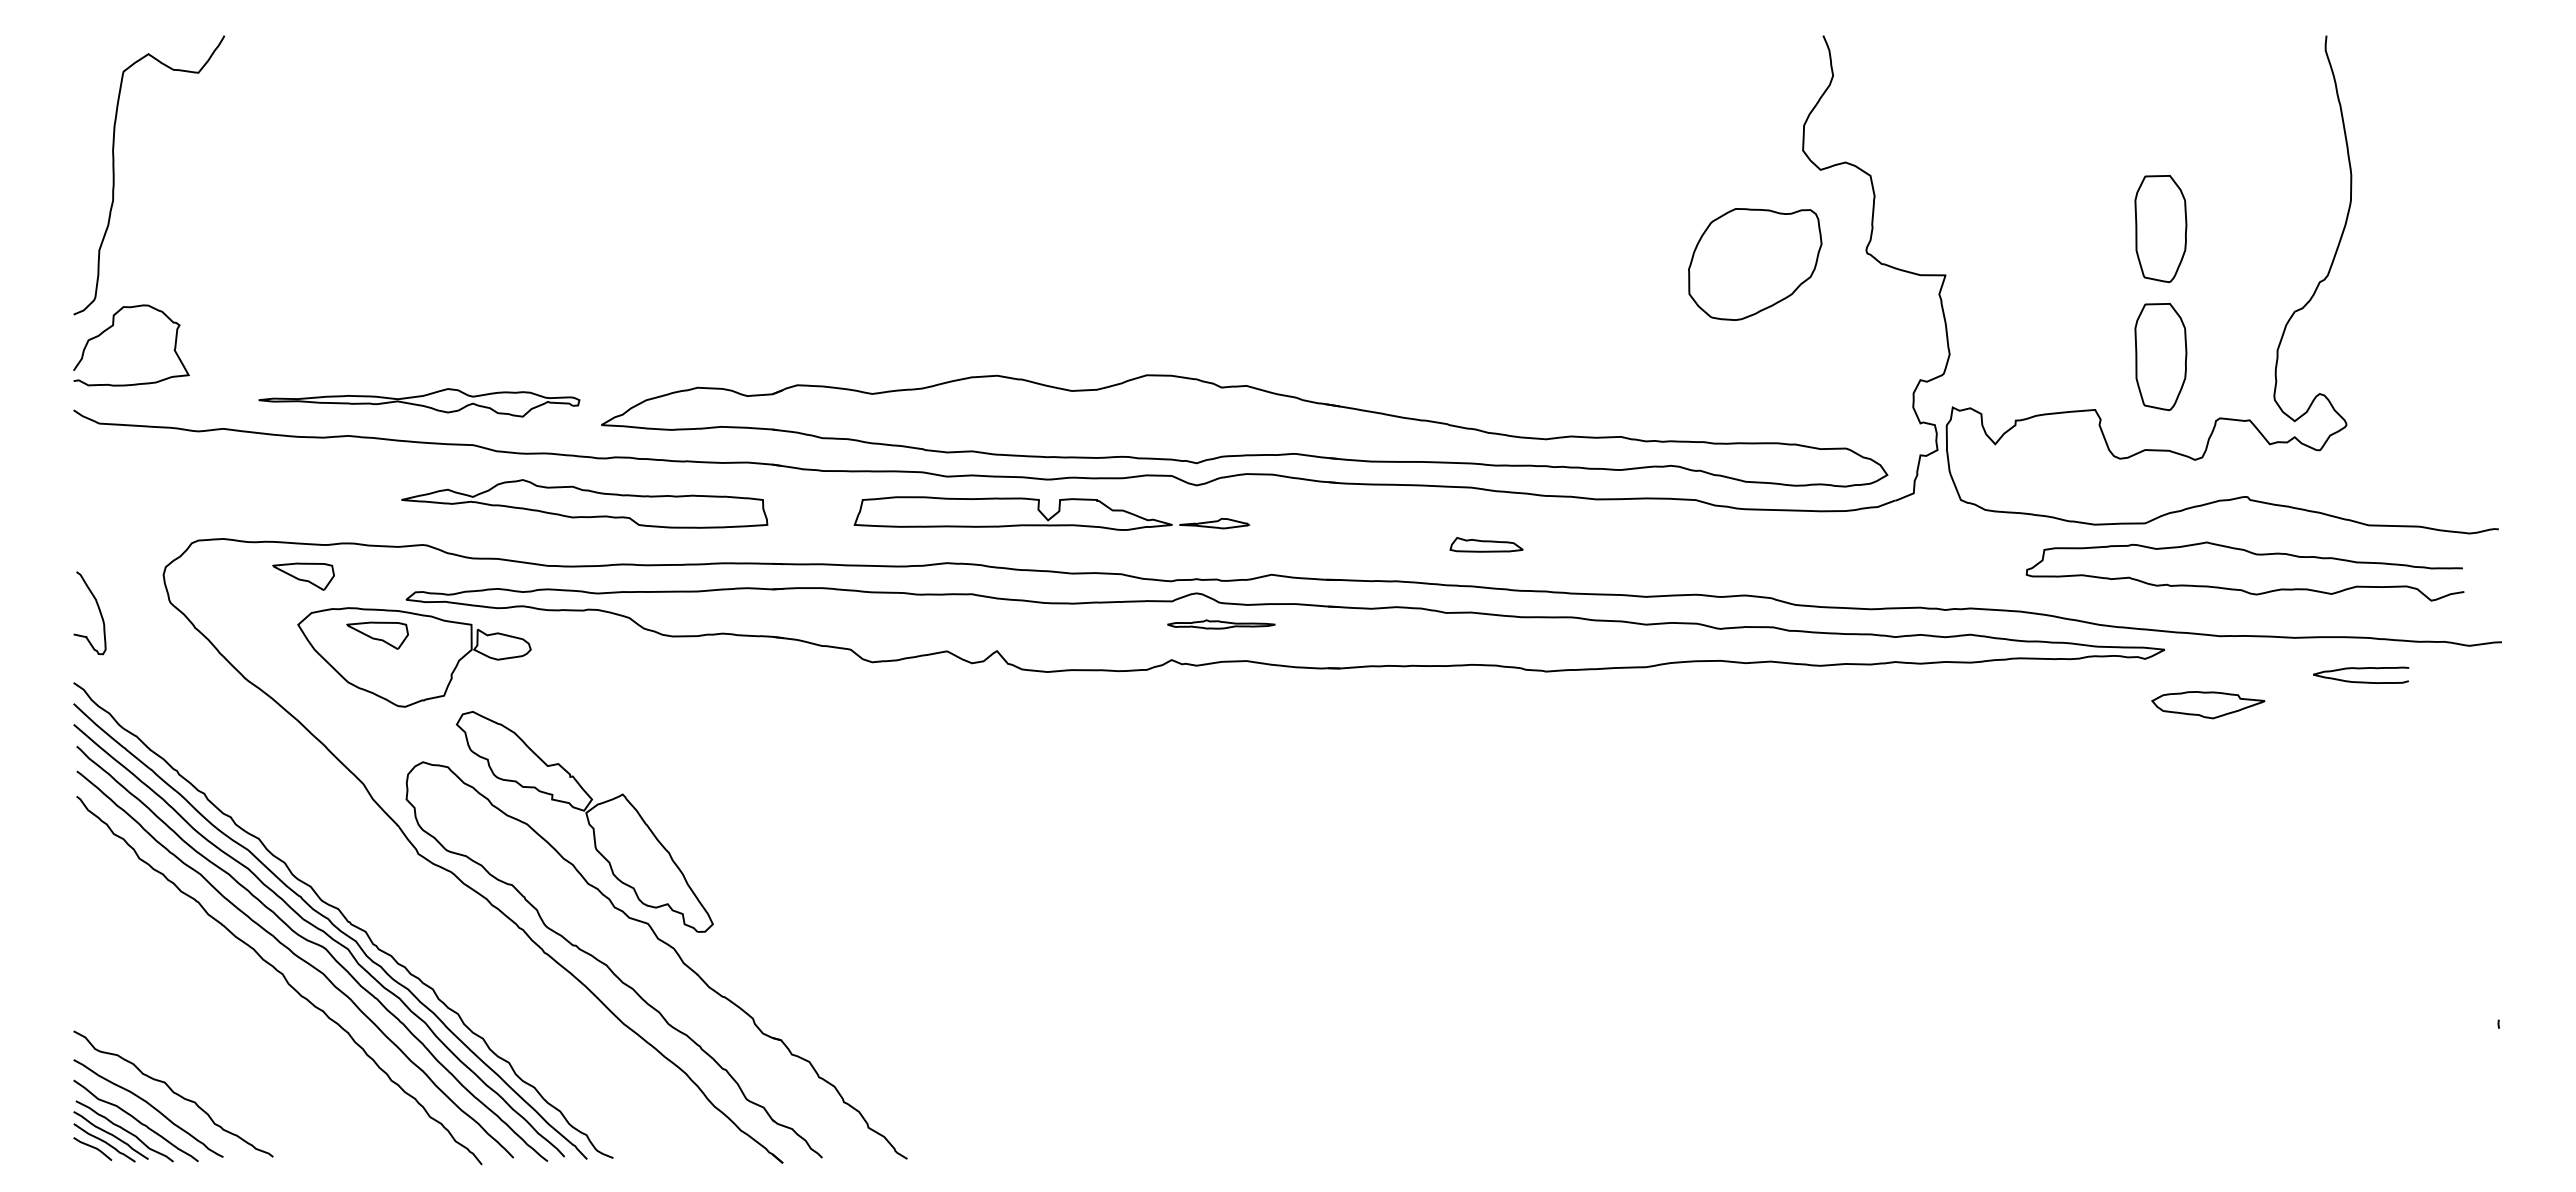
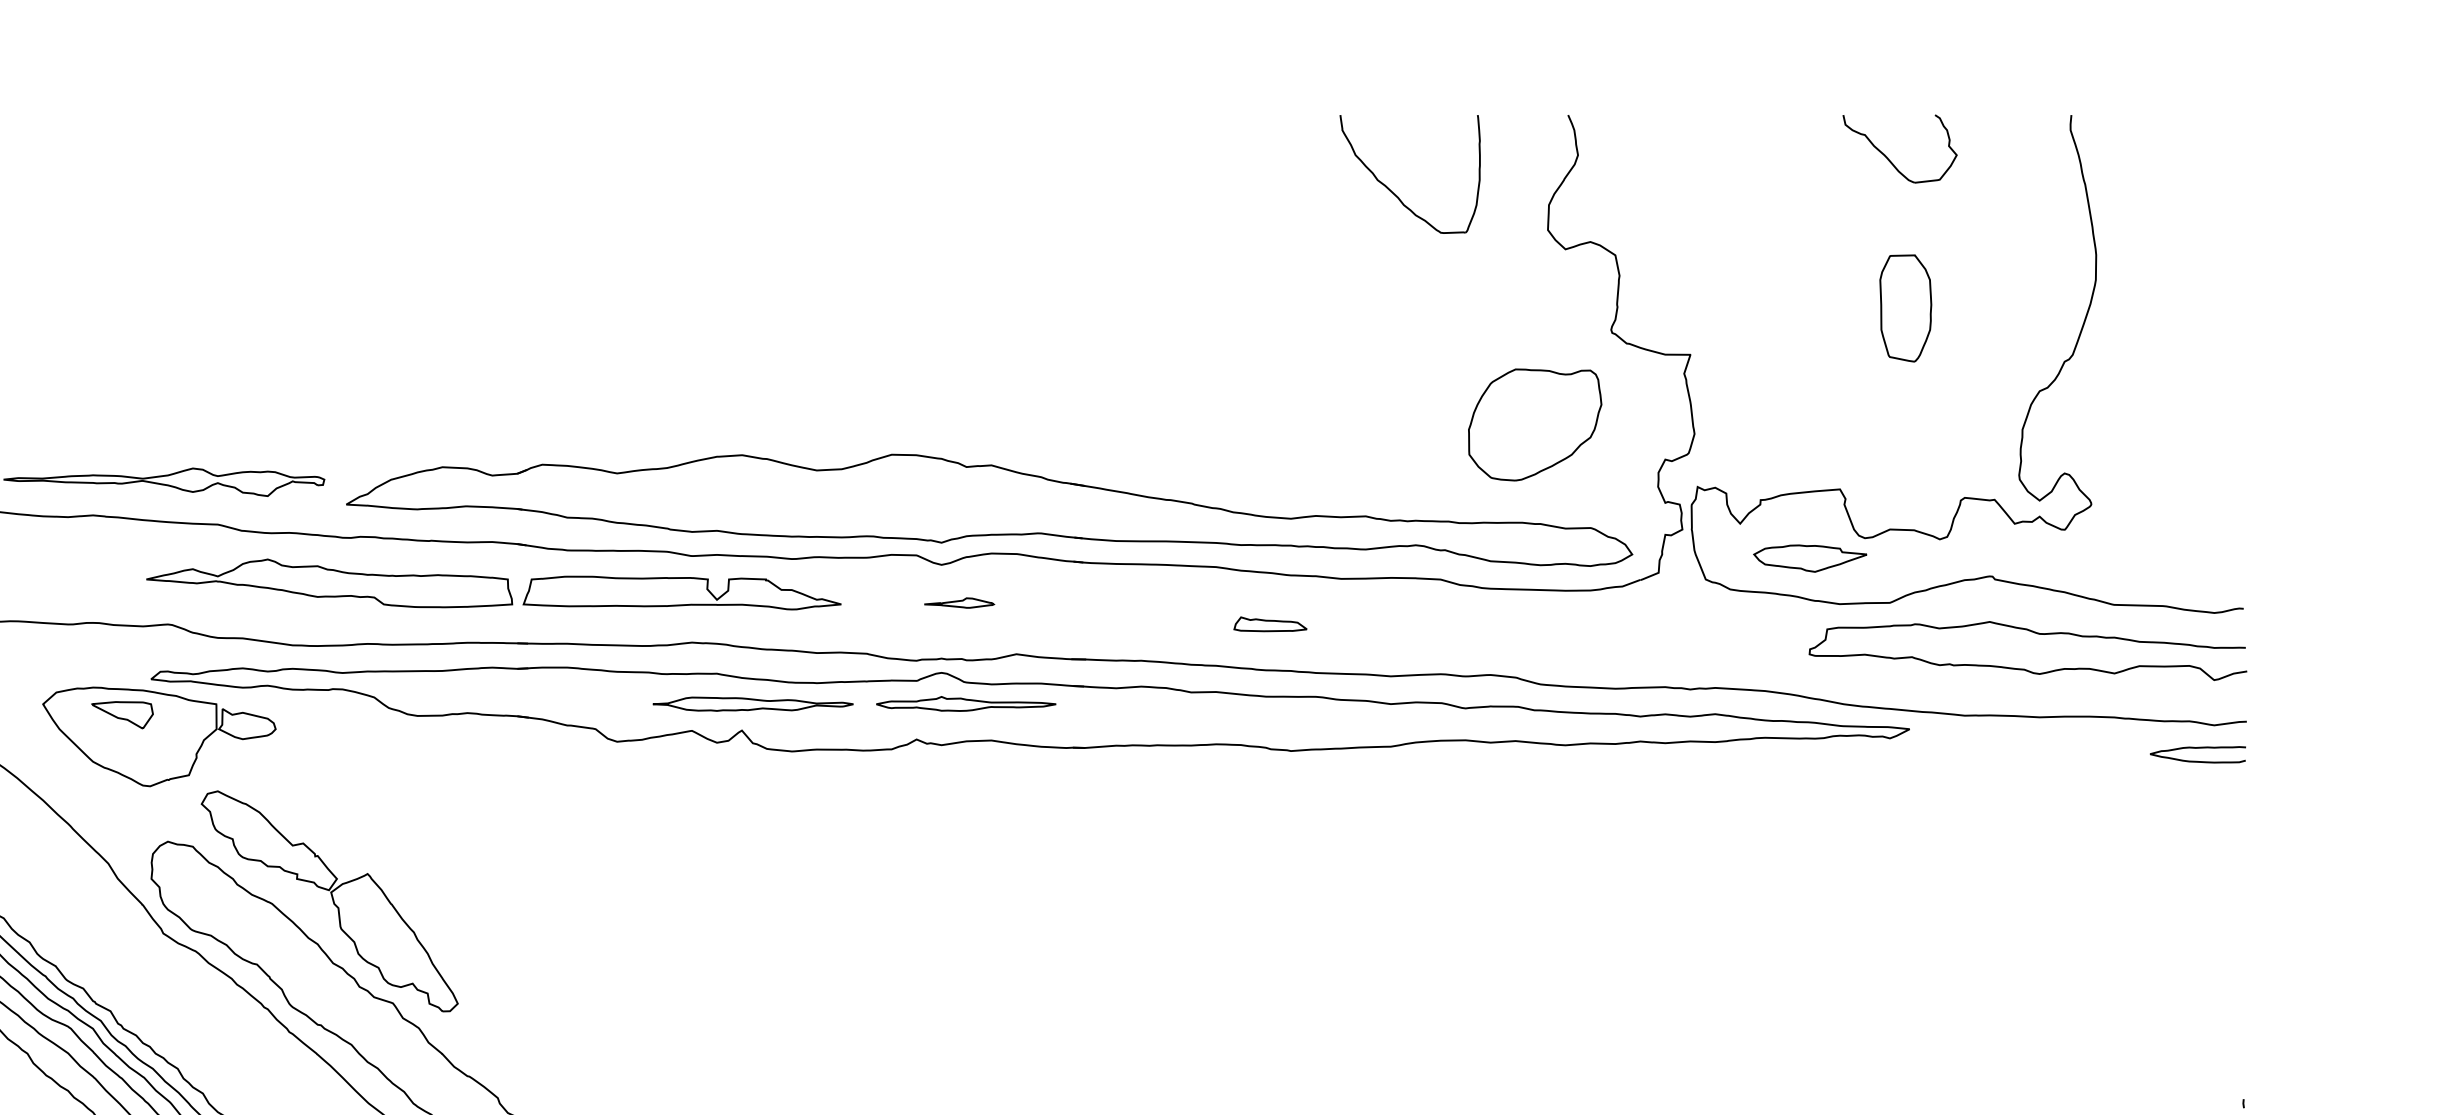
part: (2144, 79) -> (1889, 158), added
part: (1647, 111) -> (1392, 190), added
part: (1755, 264) -> (1535, 424), moved
part: (2160, 357) -> (1905, 436), removed
part: (1012, 513) -> (681, 592), moved
part: (1486, 544) -> (1270, 623), moved
part: (303, 576) -> (48, 655), removed
curve: (2242, 589) -> (2025, 668), moved
part: (1008, 624) -> (753, 703), added
part: (1221, 624) -> (966, 703), size x1.67
curve: (2361, 669) -> (2198, 748), moved
part: (2208, 705) -> (1810, 558), moved

